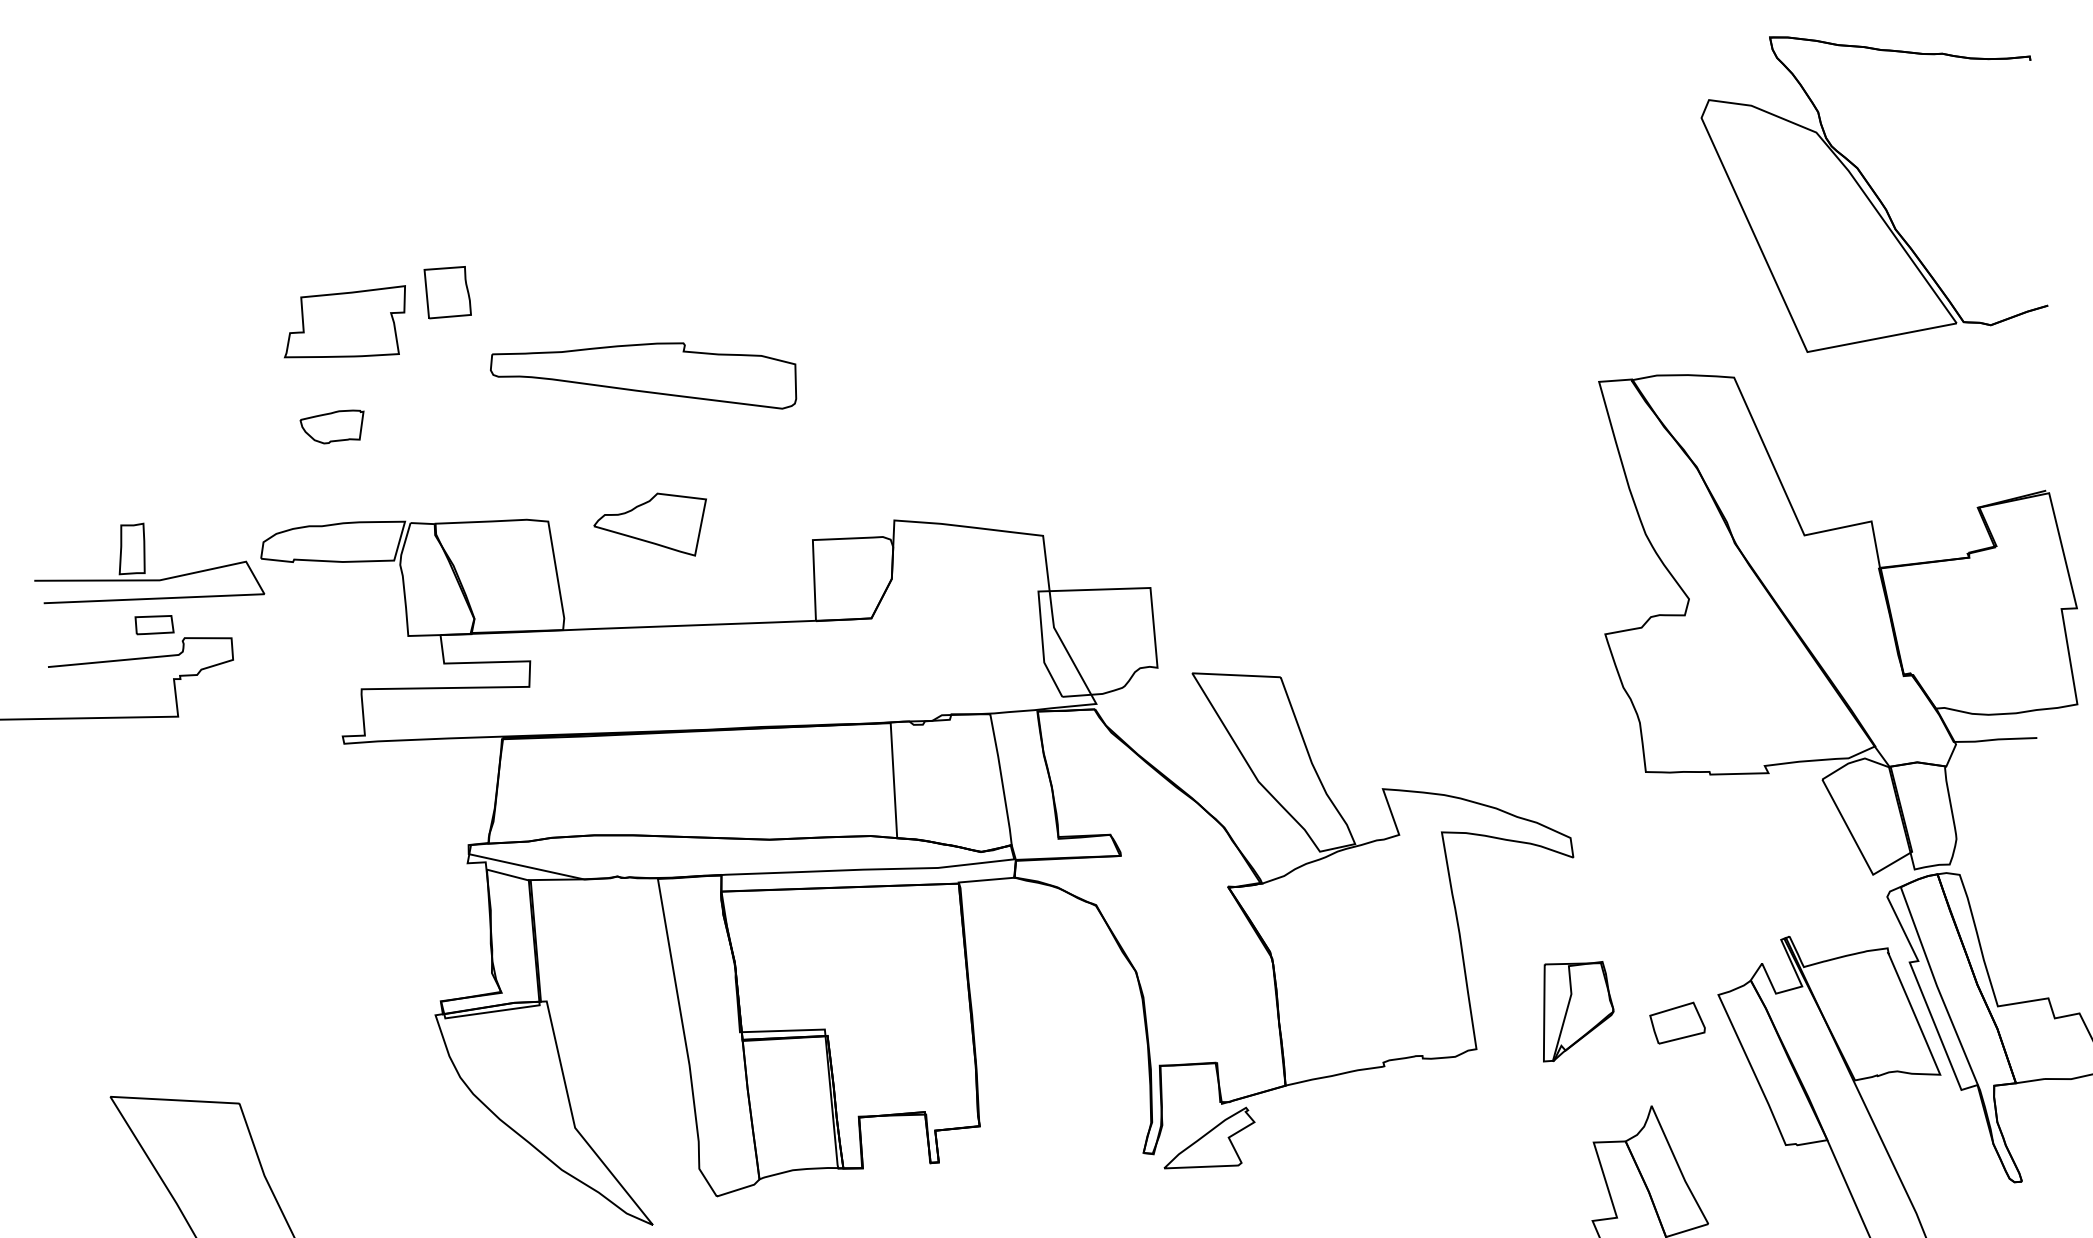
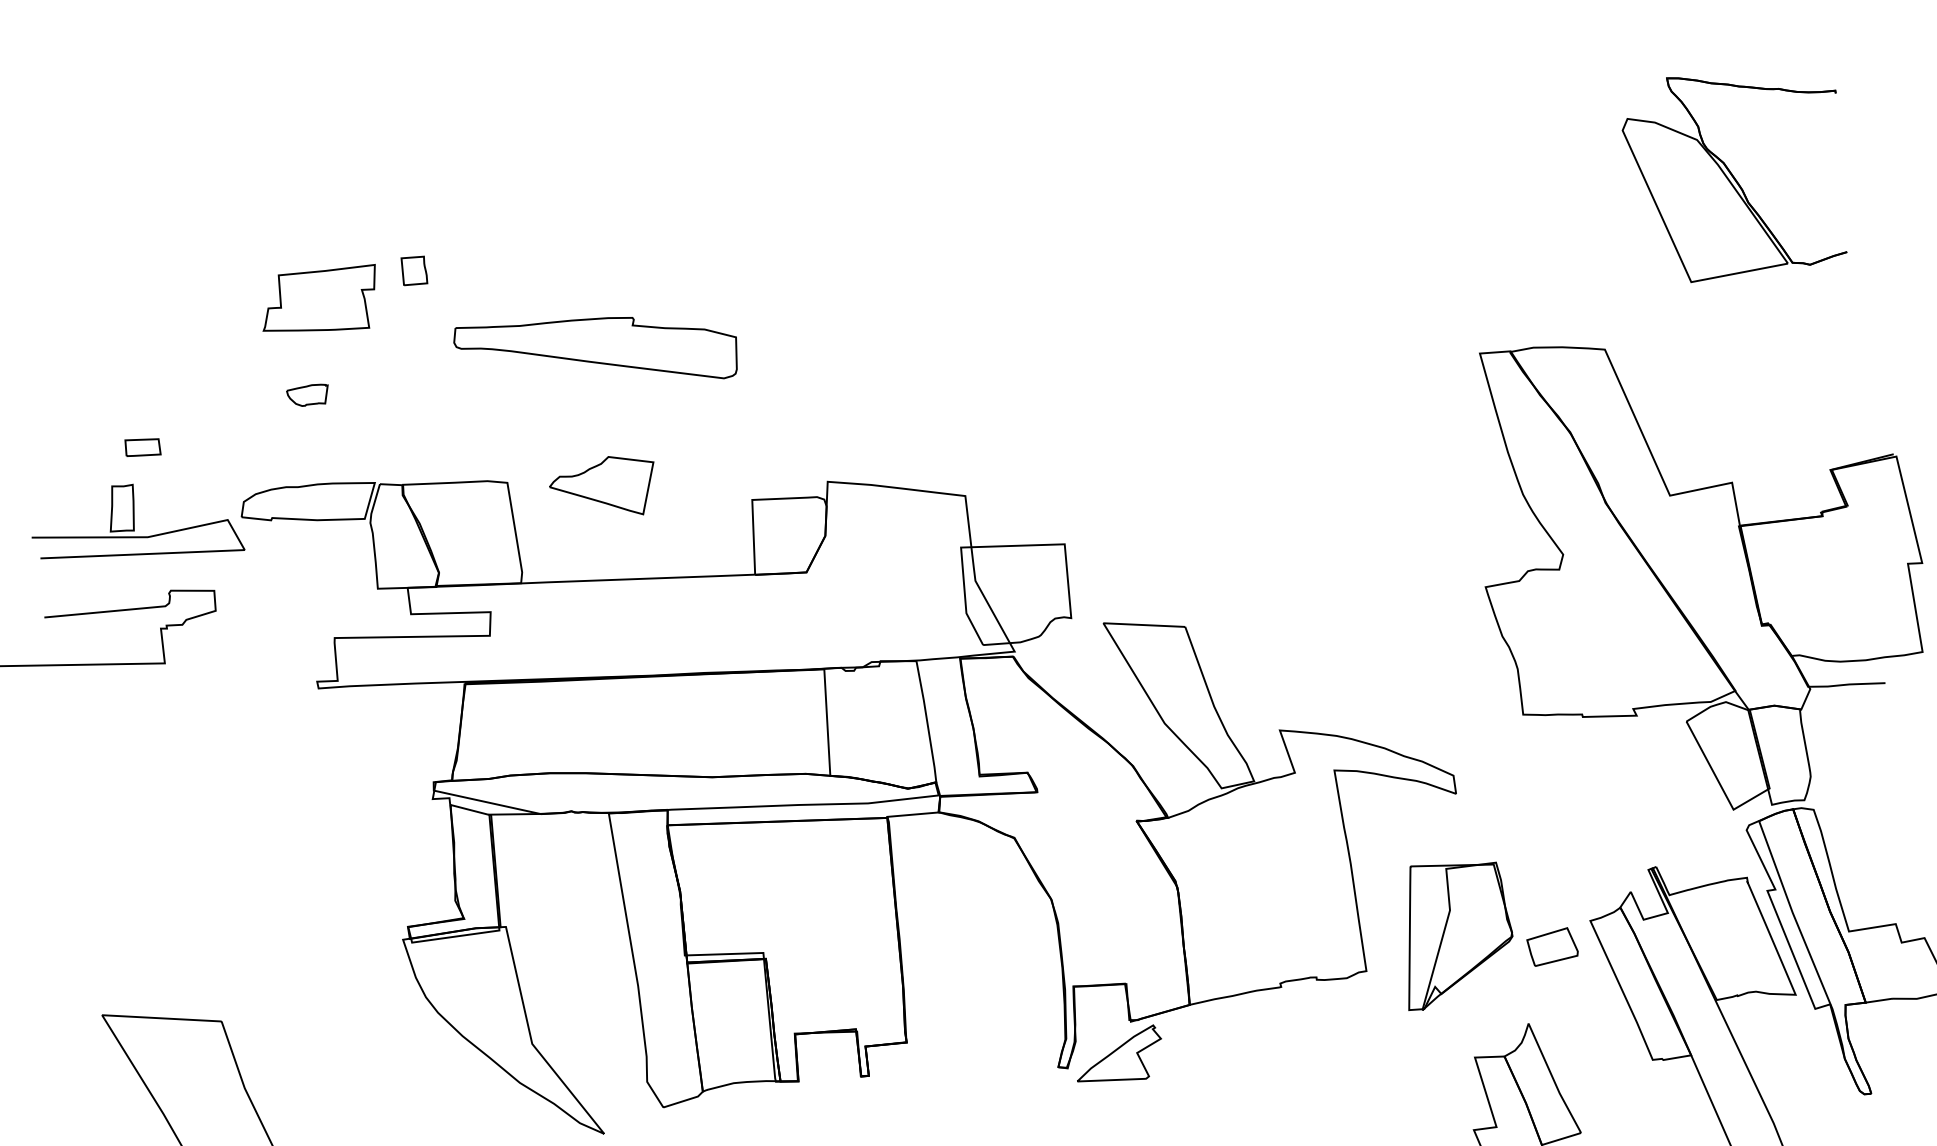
part: (1874, 193) -> (1734, 179), size x0.7
part: (447, 292) -> (414, 270), size x0.6
part: (332, 427) -> (307, 395), size x0.7
part: (154, 624) -> (142, 447), moved
part: (1579, 1011) -> (1461, 936), size x1.6

